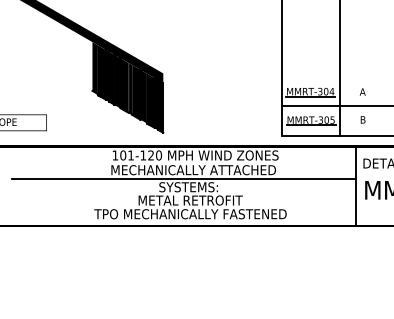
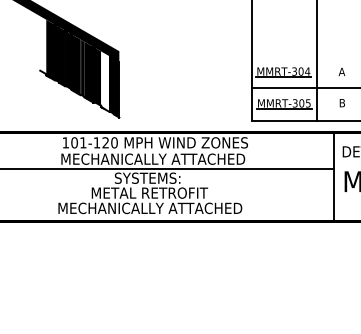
fill: (94, 67) -> (42, 44), removed
fill: (150, 100) -> (105, 81), removed
text: (190, 214) -> (149, 208), TPO MECHANICALLY FASTENED -> MECHANICALLY ATTACHED

